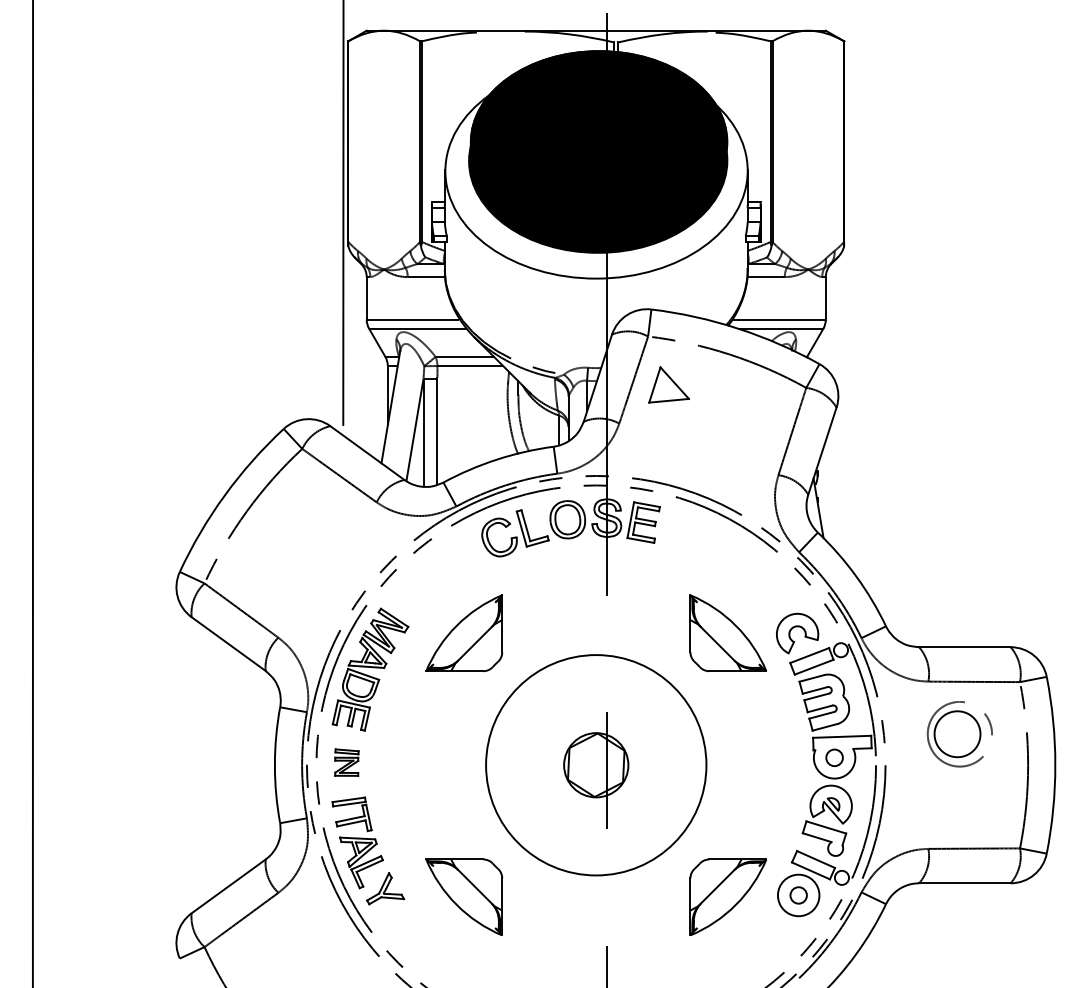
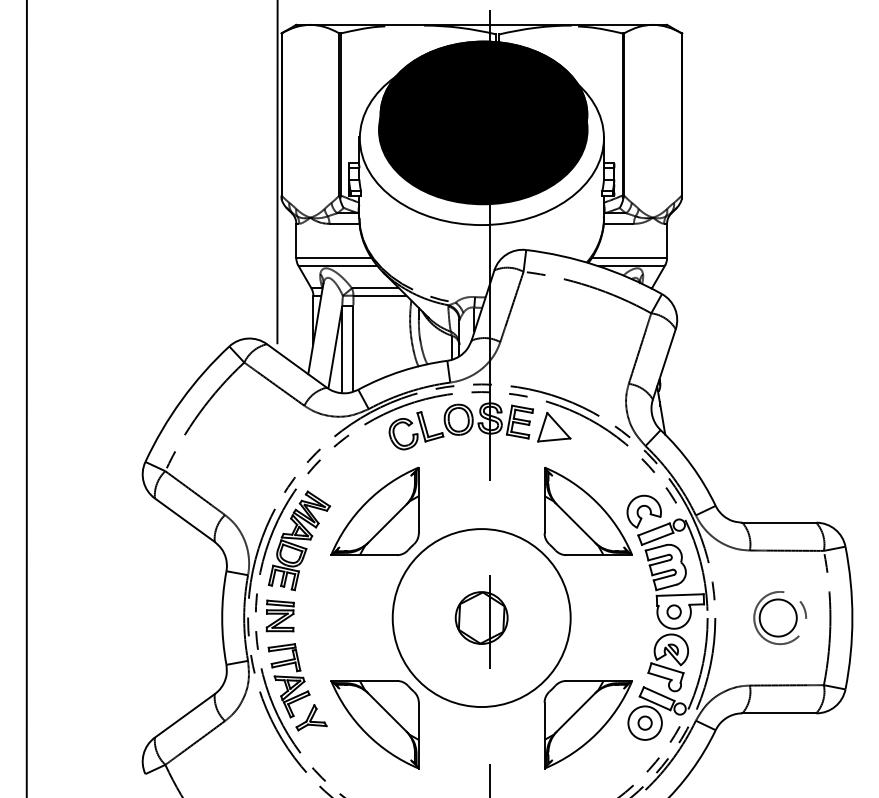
part: (668, 384) -> (553, 426), moved
part: (464, 633) -> (375, 511), size x1.43
part: (728, 633) -> (588, 511), size x1.43
part: (959, 734) -> (779, 618), moved
part: (346, 762) -> (280, 615), size x1.43
part: (464, 897) -> (375, 724), size x1.43
part: (728, 897) -> (588, 724), size x1.43

